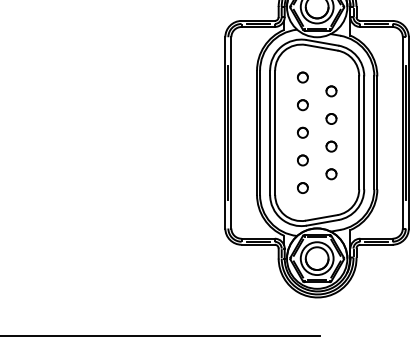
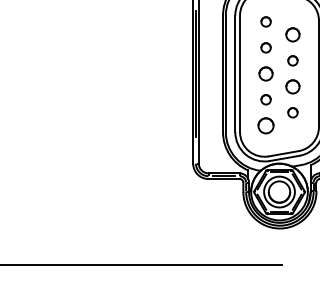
circle: (331, 91) -> (292, 35), size x1.4
circle: (302, 132) -> (265, 73), size x1.4
circle: (331, 146) -> (292, 86), size x1.4
circle: (302, 187) -> (265, 125), size x1.6

